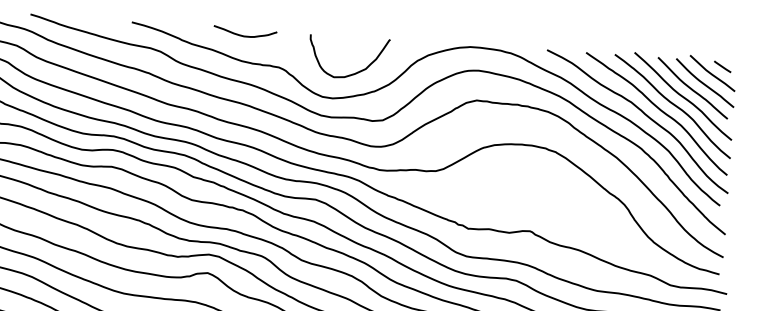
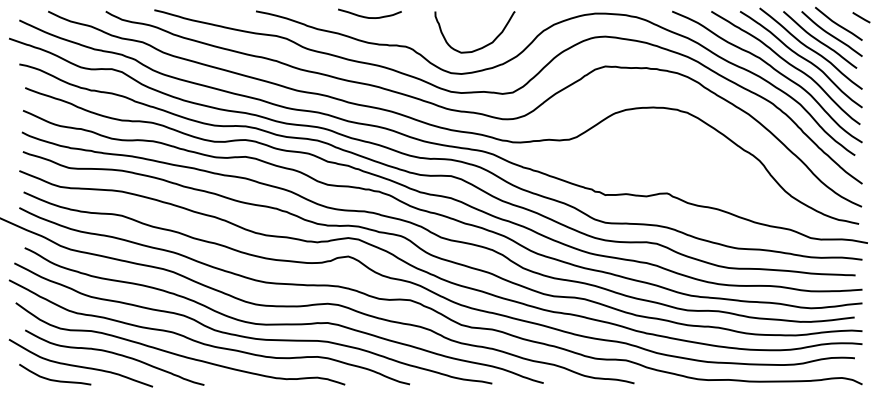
line: (722, 66) -> (861, 17), moved

